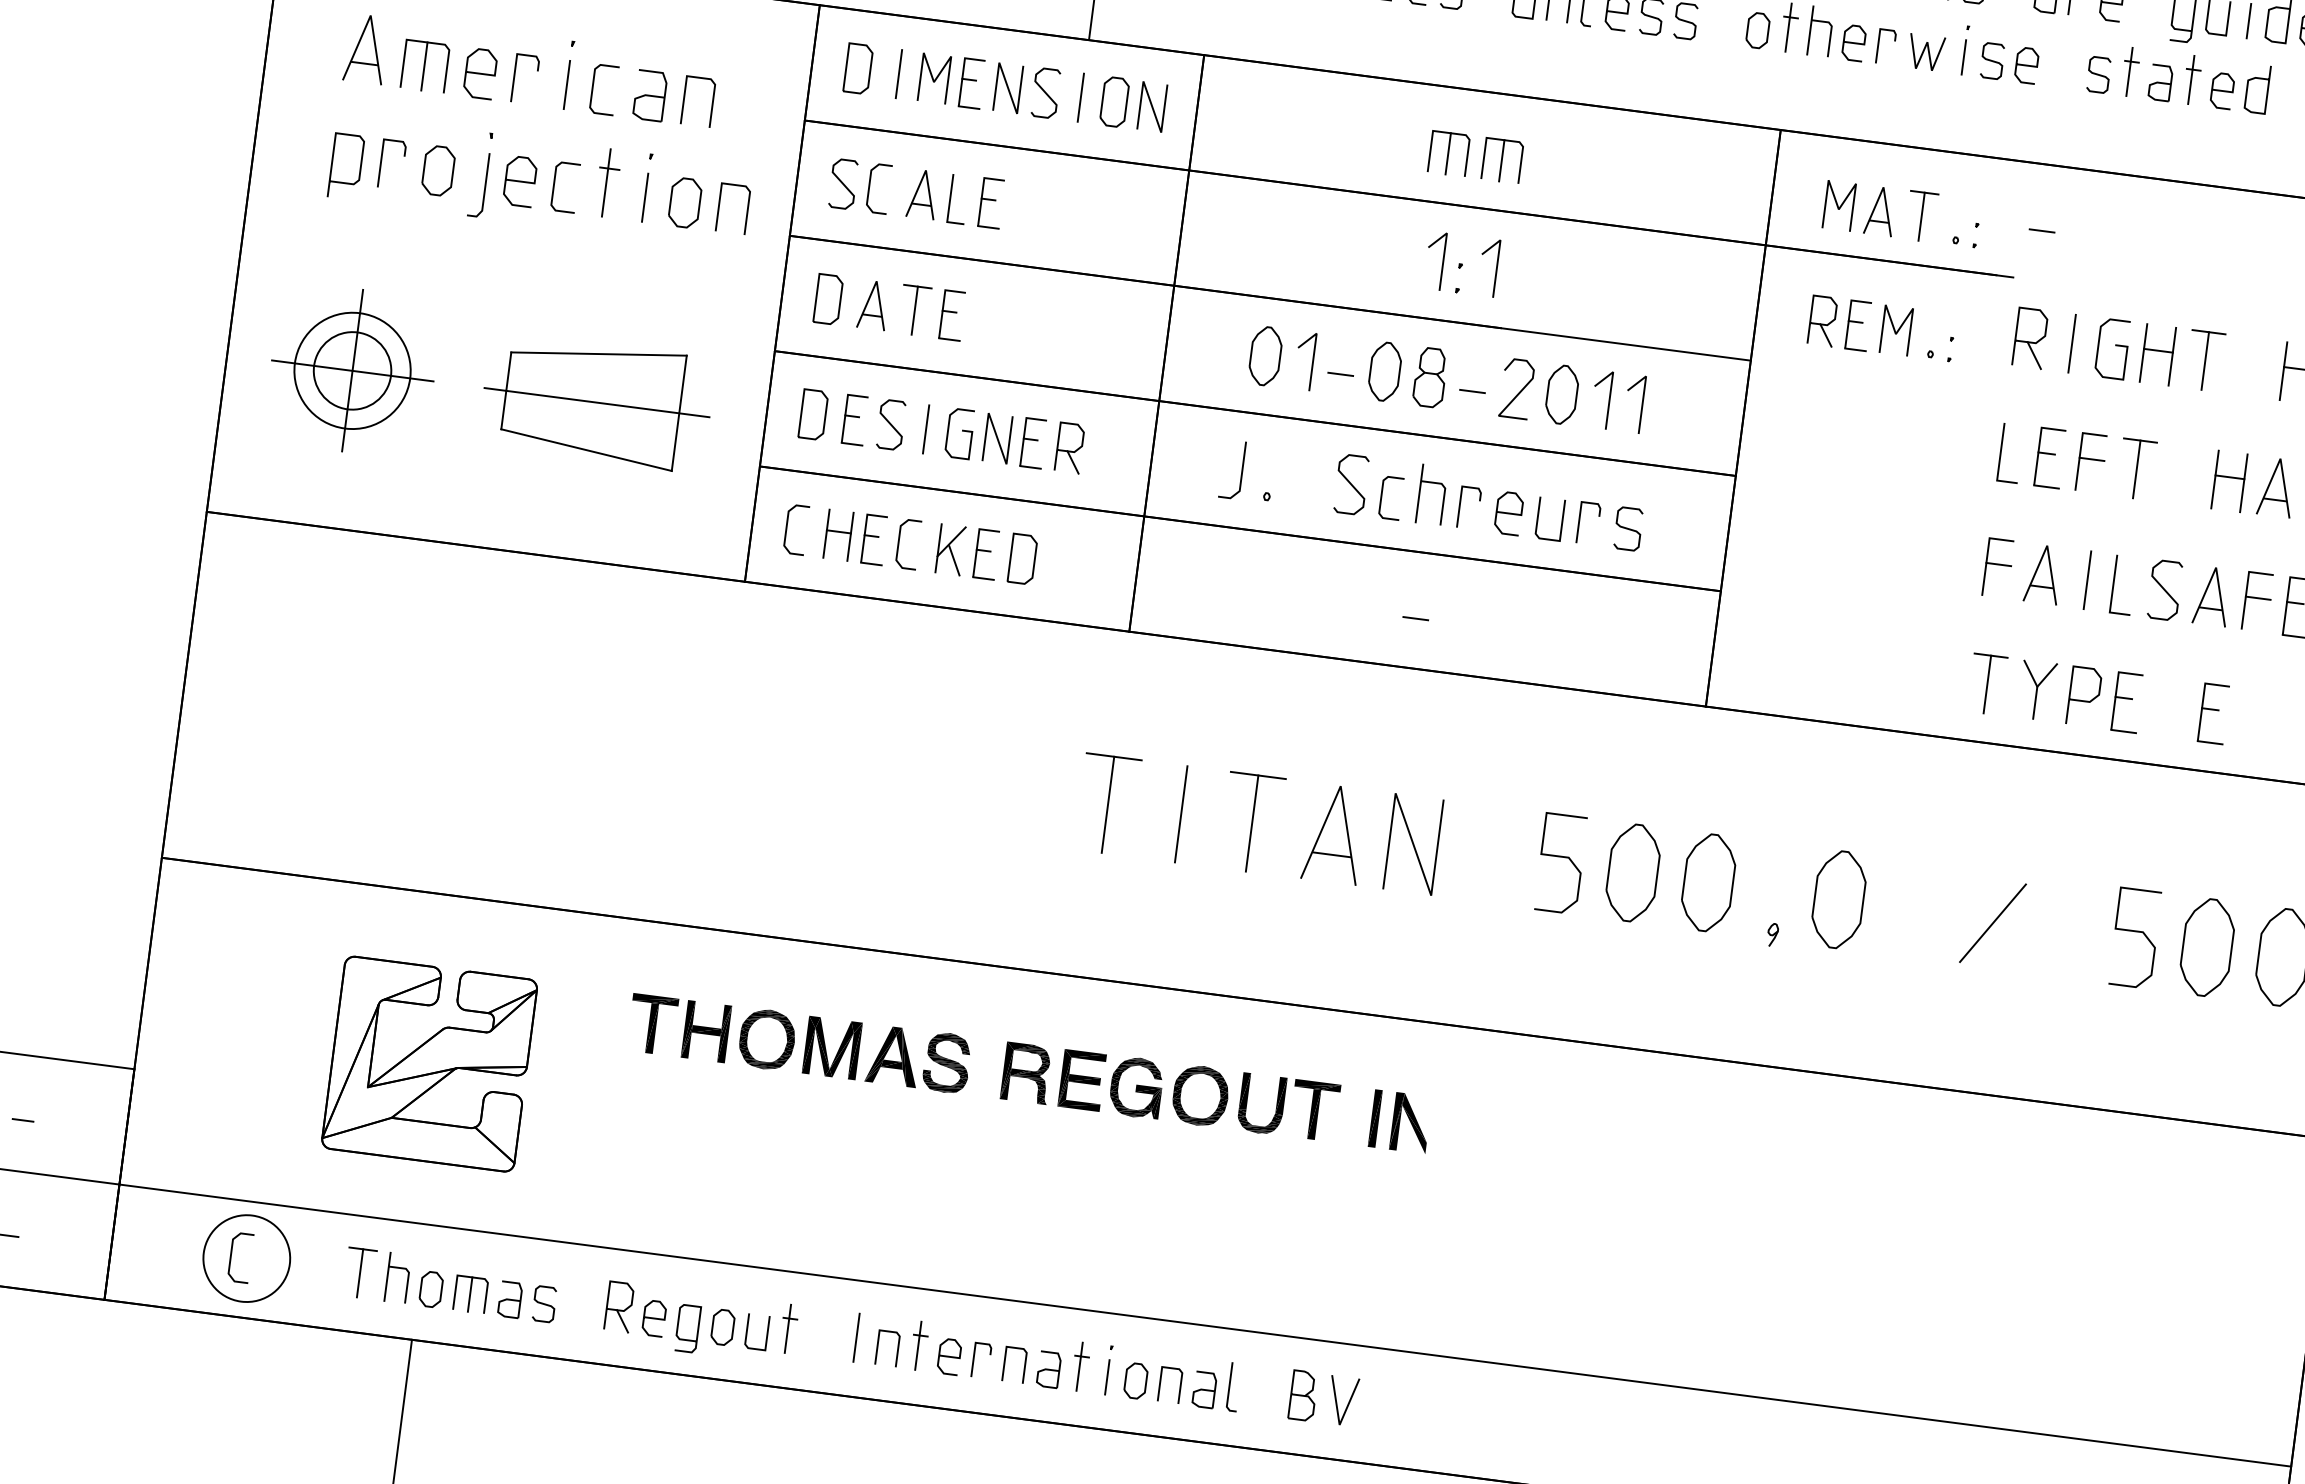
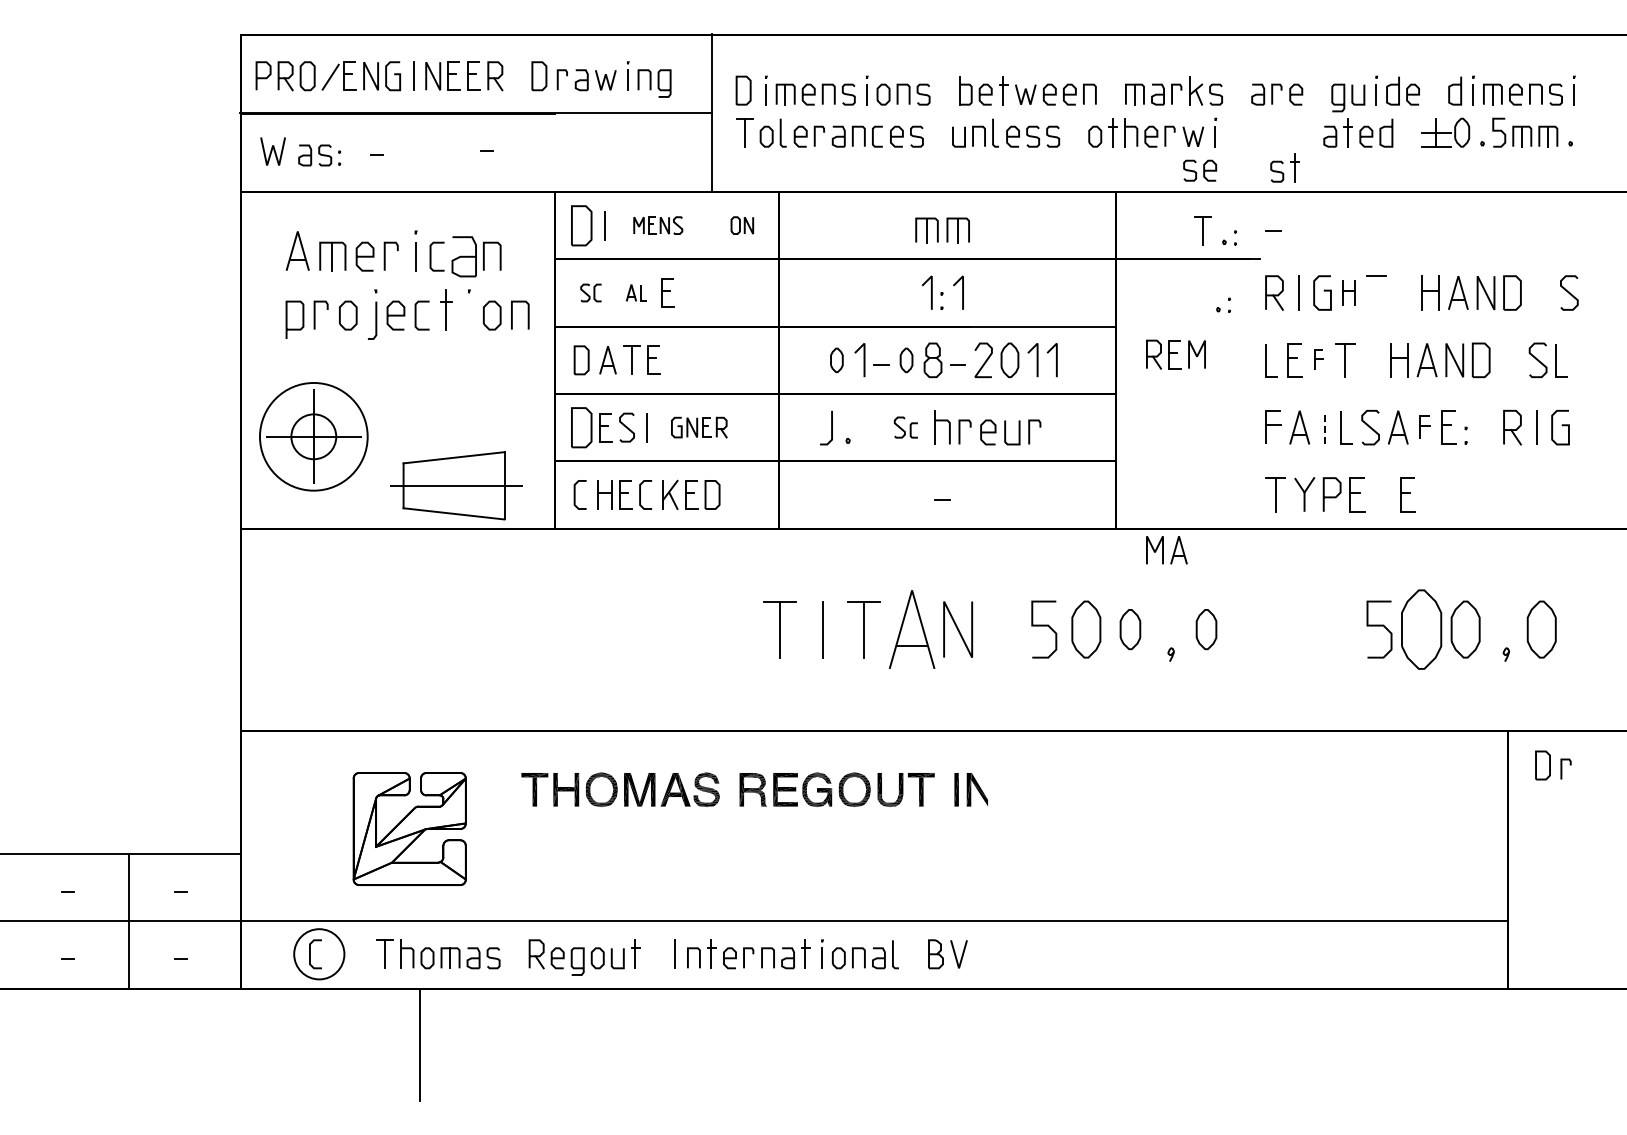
part: (2010, 63) -> (1200, 170), moved
part: (858, 68) -> (581, 225), size x1.4
part: (2112, 69) -> (1284, 167), moved
part: (990, 85) -> (658, 225), size x0.6
part: (649, 95) -> (463, 256), size x1.4
line: (1080, 97) -> (711, 225), removed
part: (1133, 104) -> (742, 225), size x0.6
part: (858, 185) -> (590, 292), size x0.6
part: (937, 195) -> (636, 292), size x0.6
line: (644, 197) -> (468, 315), removed
part: (1858, 208) -> (1166, 550), moved
part: (1859, 325) -> (1175, 354), moved
part: (2157, 353) -> (1348, 292), size x0.7
part: (1264, 356) -> (836, 360), size x0.7
line: (2205, 360) -> (1376, 292), removed
circle: (352, 370) -> (313, 436), size x1.6
part: (1384, 372) -> (906, 360), size x0.7
part: (597, 402) -> (456, 485), moved
part: (813, 414) -> (581, 427), size x1.4
part: (1015, 440) -> (699, 427), size x0.7
part: (2090, 461) -> (1318, 359), size x0.6
part: (1368, 486) -> (905, 427), size x0.6
curve: (1629, 529) -> (1058, 432), removed
line: (2087, 580) -> (1325, 427), solid -> dashed
part: (2257, 600) -> (1424, 426), size x0.7
part: (1333, 833) -> (911, 629), size x1.4
part: (1708, 882) -> (1130, 629), size x0.7
part: (1838, 899) -> (1206, 629), size x0.7
line: (1992, 923) -> (1296, 631), removed
part: (2207, 947) -> (1421, 629), size x1.4

